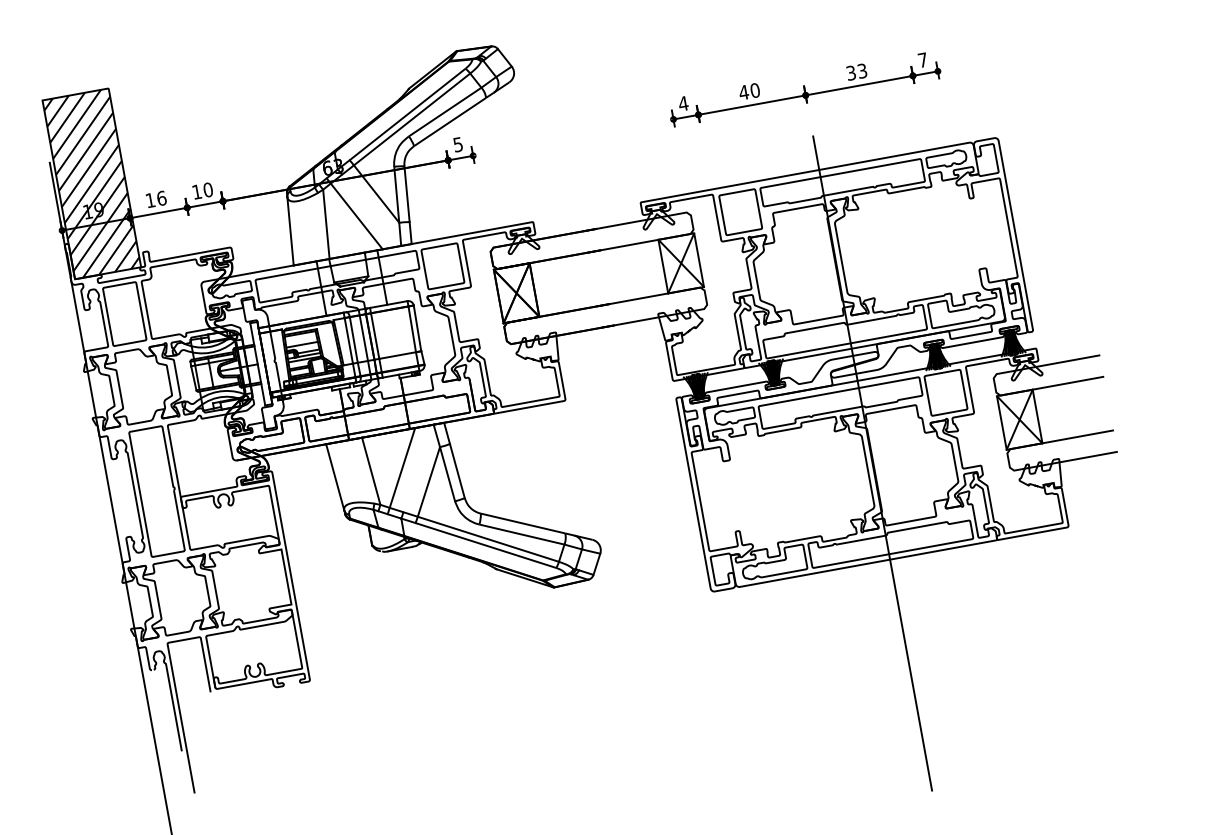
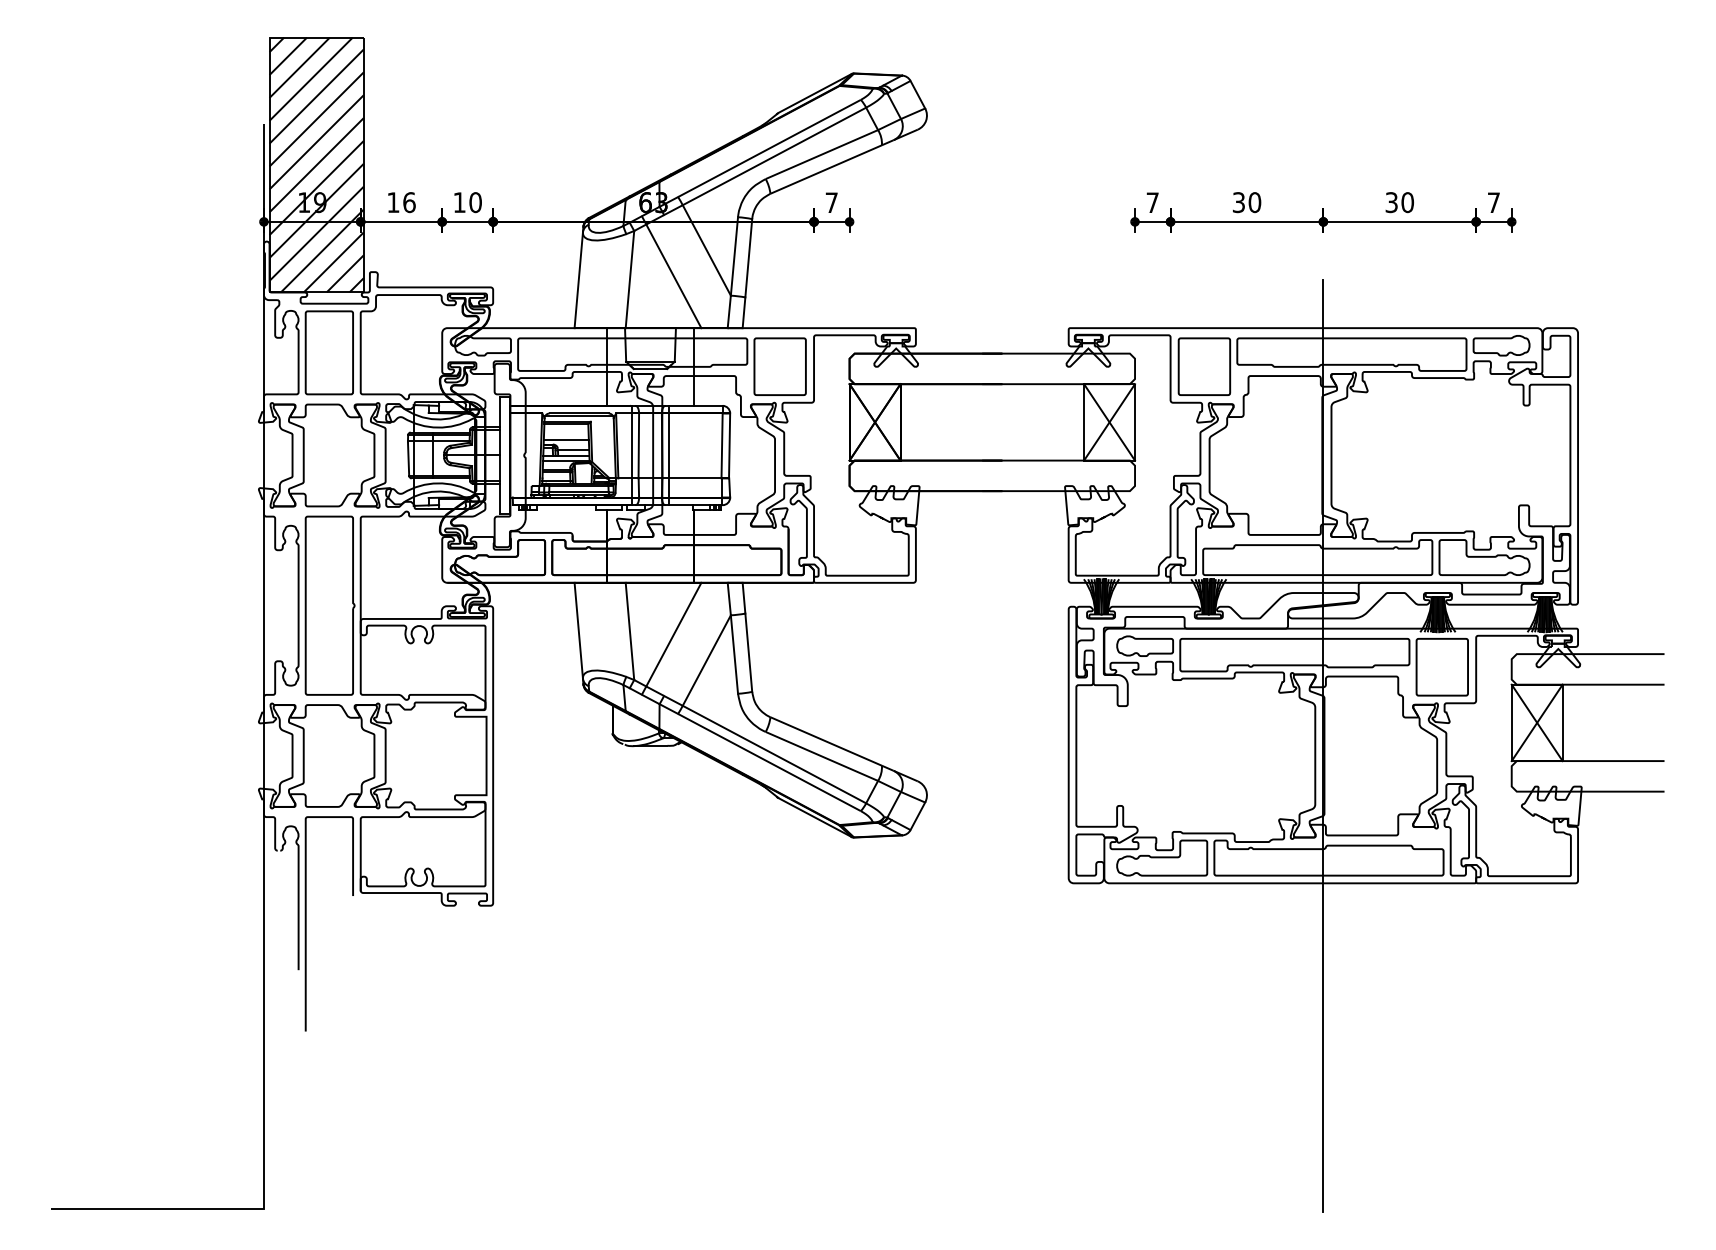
text: (862, 71) -> (1407, 202), 33 -> 30
text: (743, 92) -> (1238, 202), 40 -> 30
text: (683, 103) -> (1152, 202), 4 -> 7
text: (458, 144) -> (831, 202), 5 -> 7

